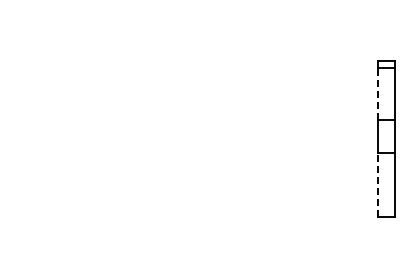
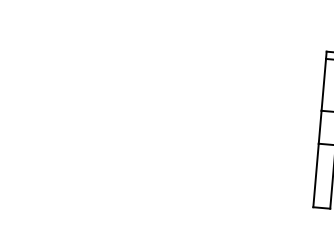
line: (378, 93) -> (324, 84), dashed -> solid
line: (378, 184) -> (316, 175), dashed -> solid

